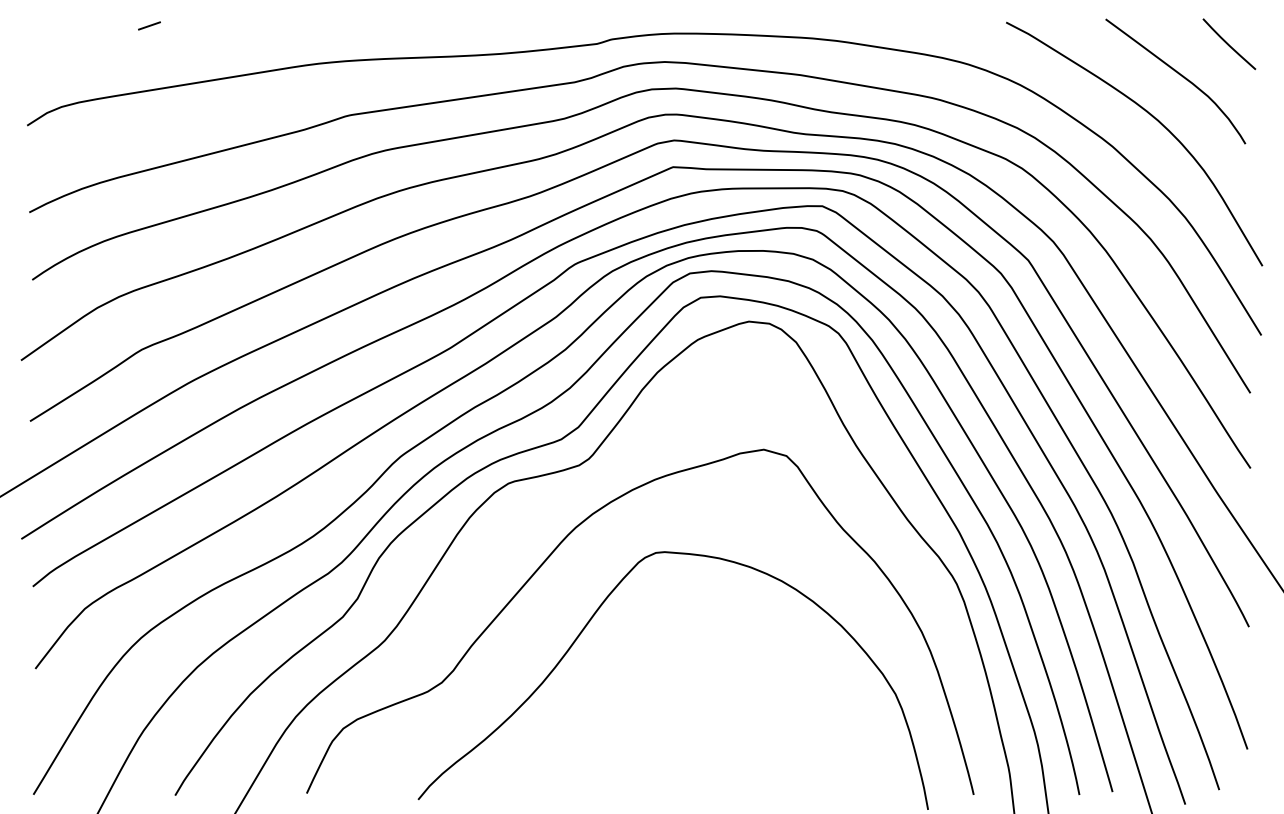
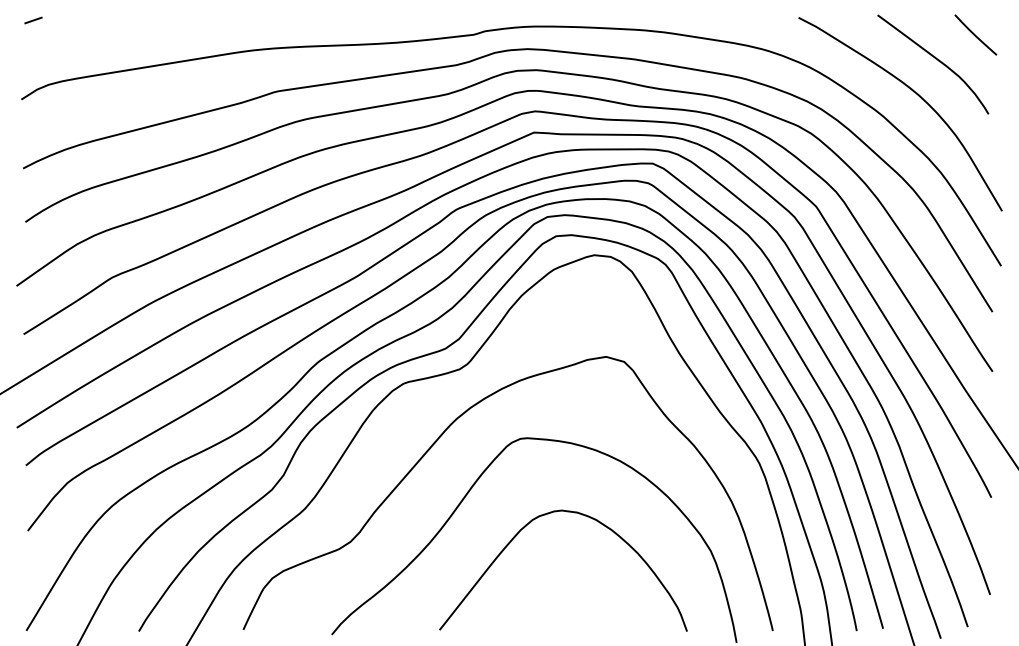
line: (149, 25) -> (33, 20), moved
curve: (660, 665) -> (524, 528), added

